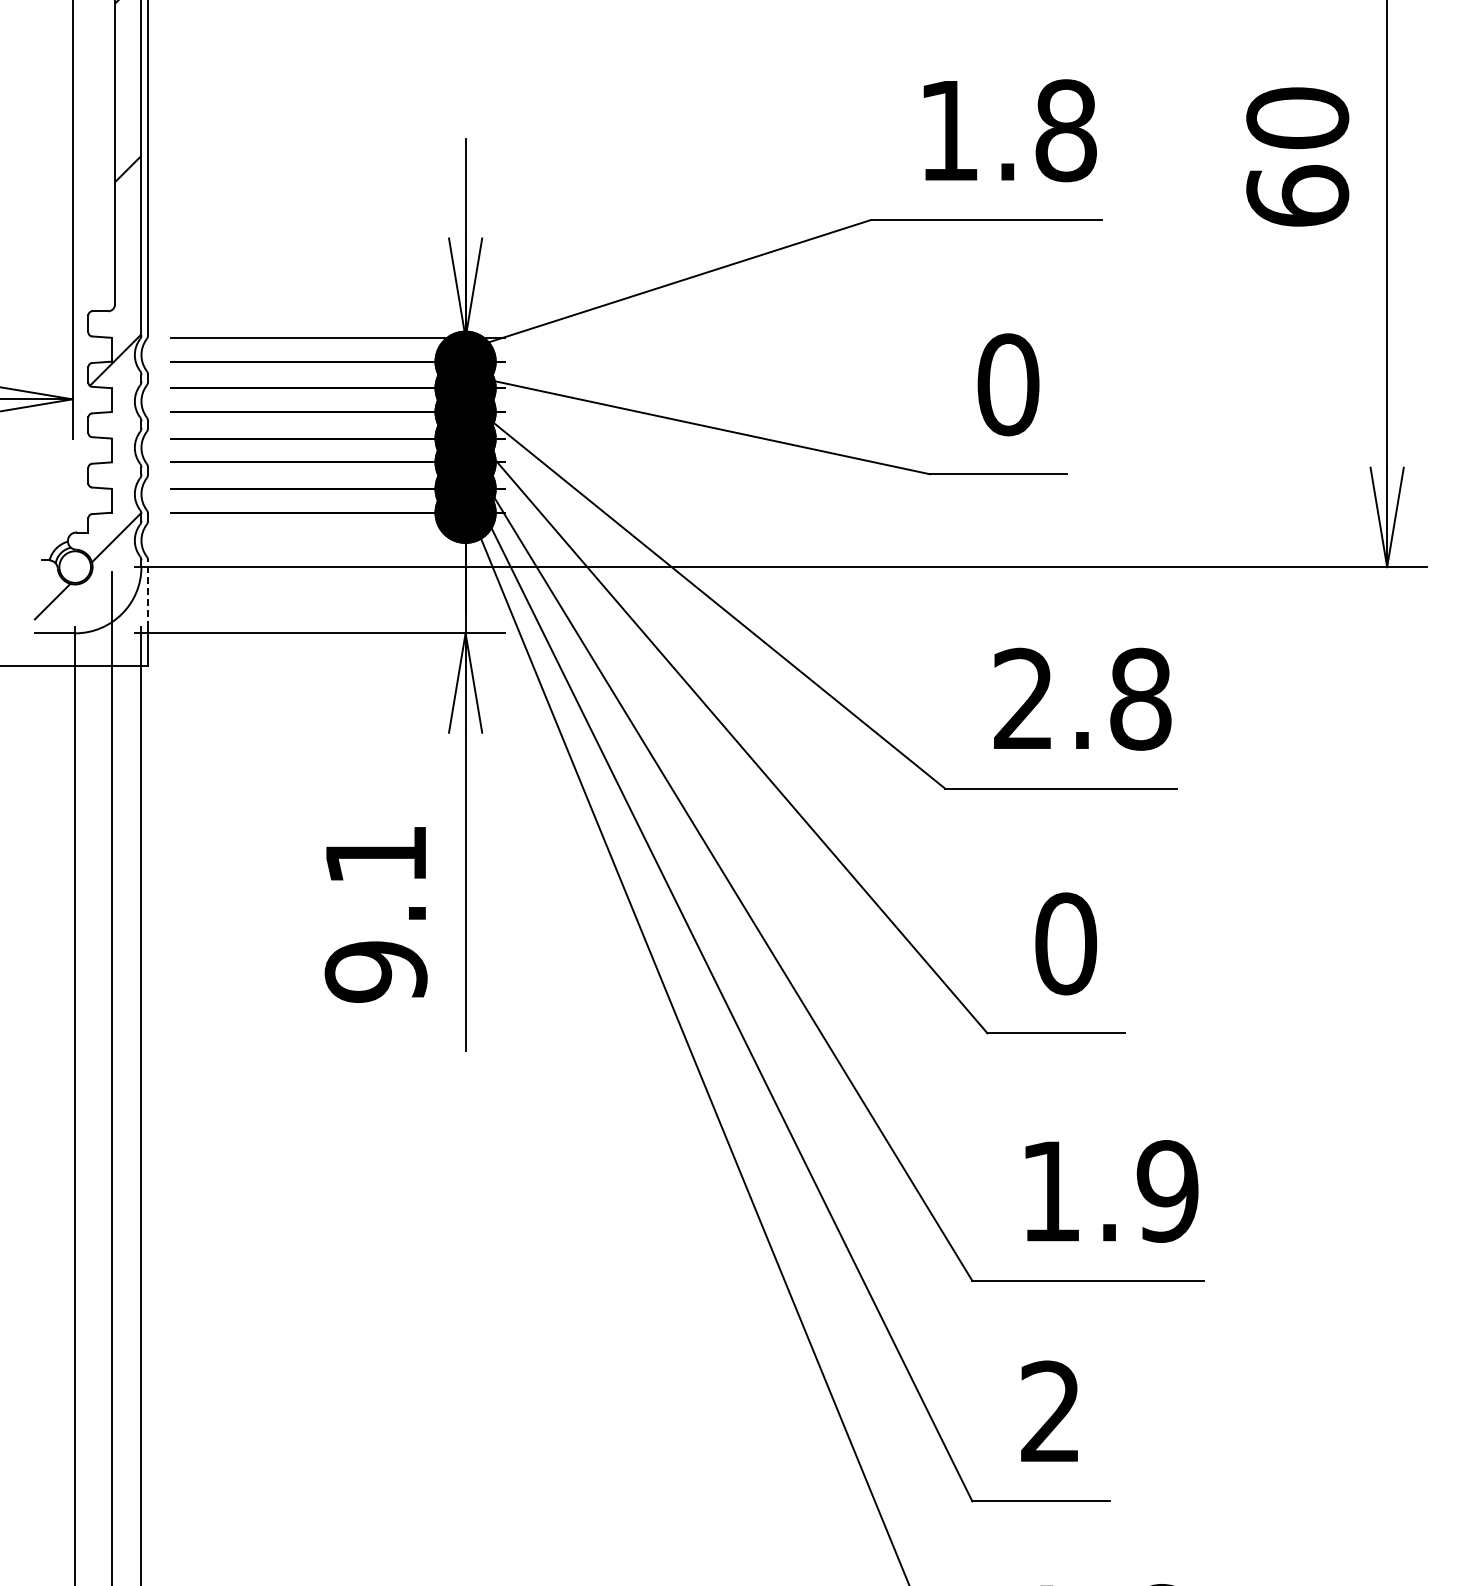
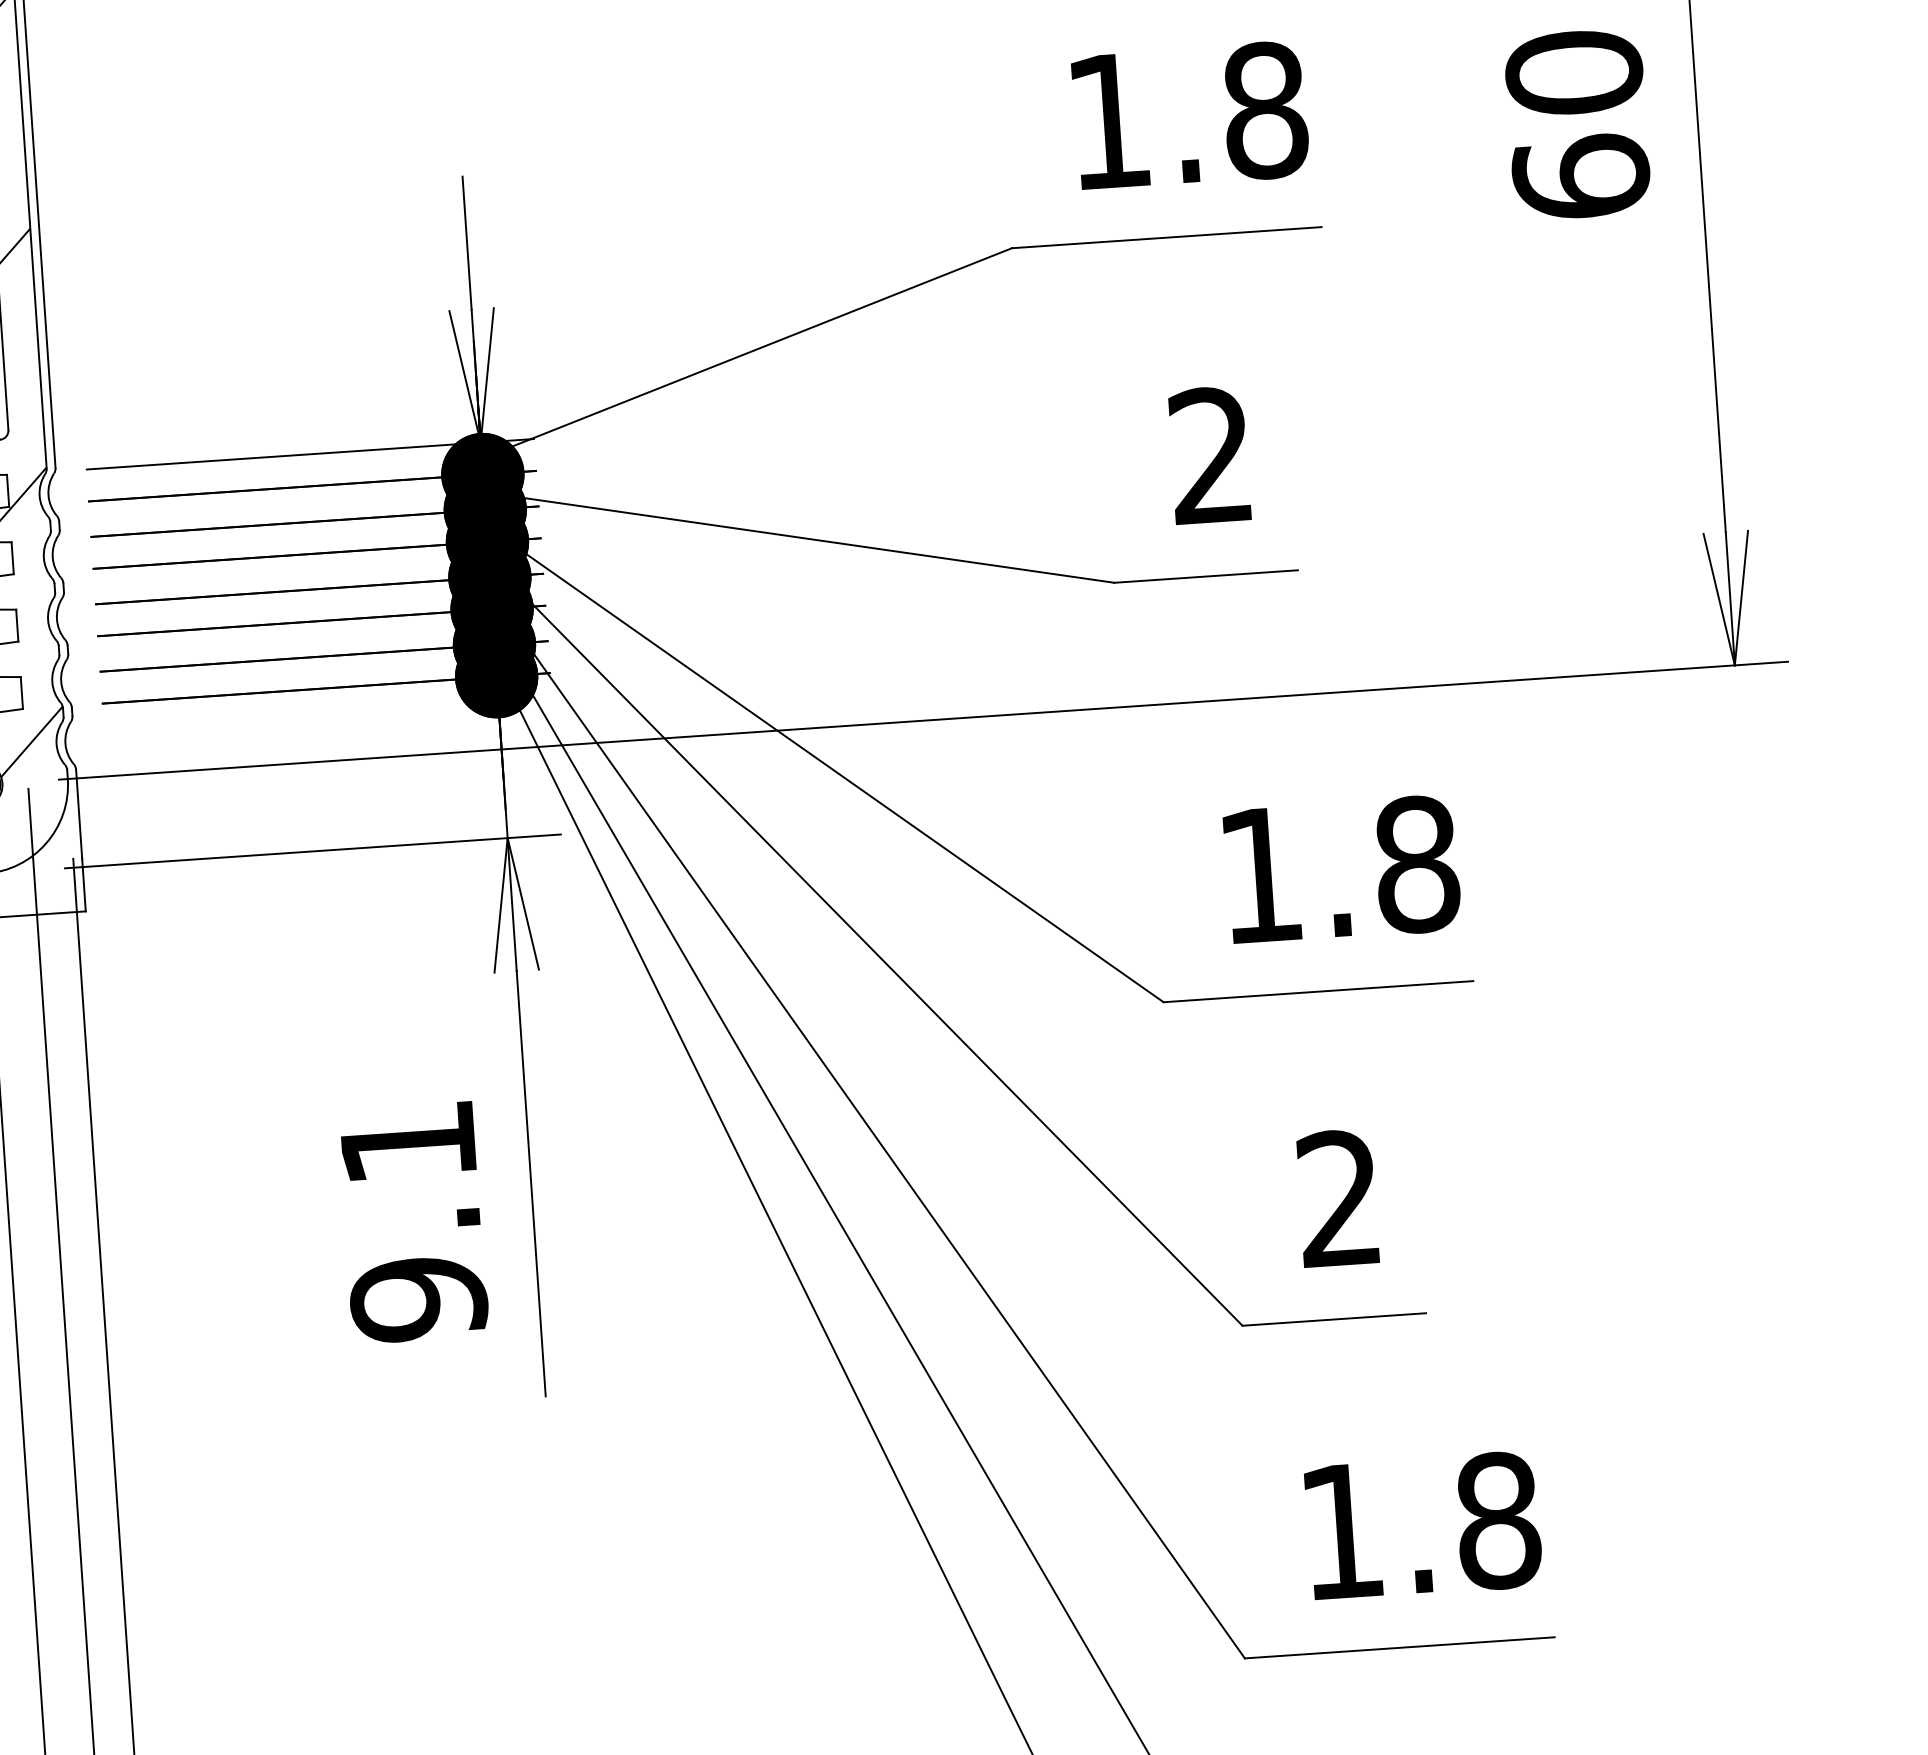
text: (1008, 384) -> (1211, 455), 0 -> 2
line: (148, 594) -> (79, 815), dashed -> solid
text: (1022, 697) -> (1258, 873), 2.8 -> 1.8
text: (1066, 943) -> (1340, 1198), 0 -> 2
text: (1167, 1191) -> (1497, 1520), 1.9 -> 1.8

